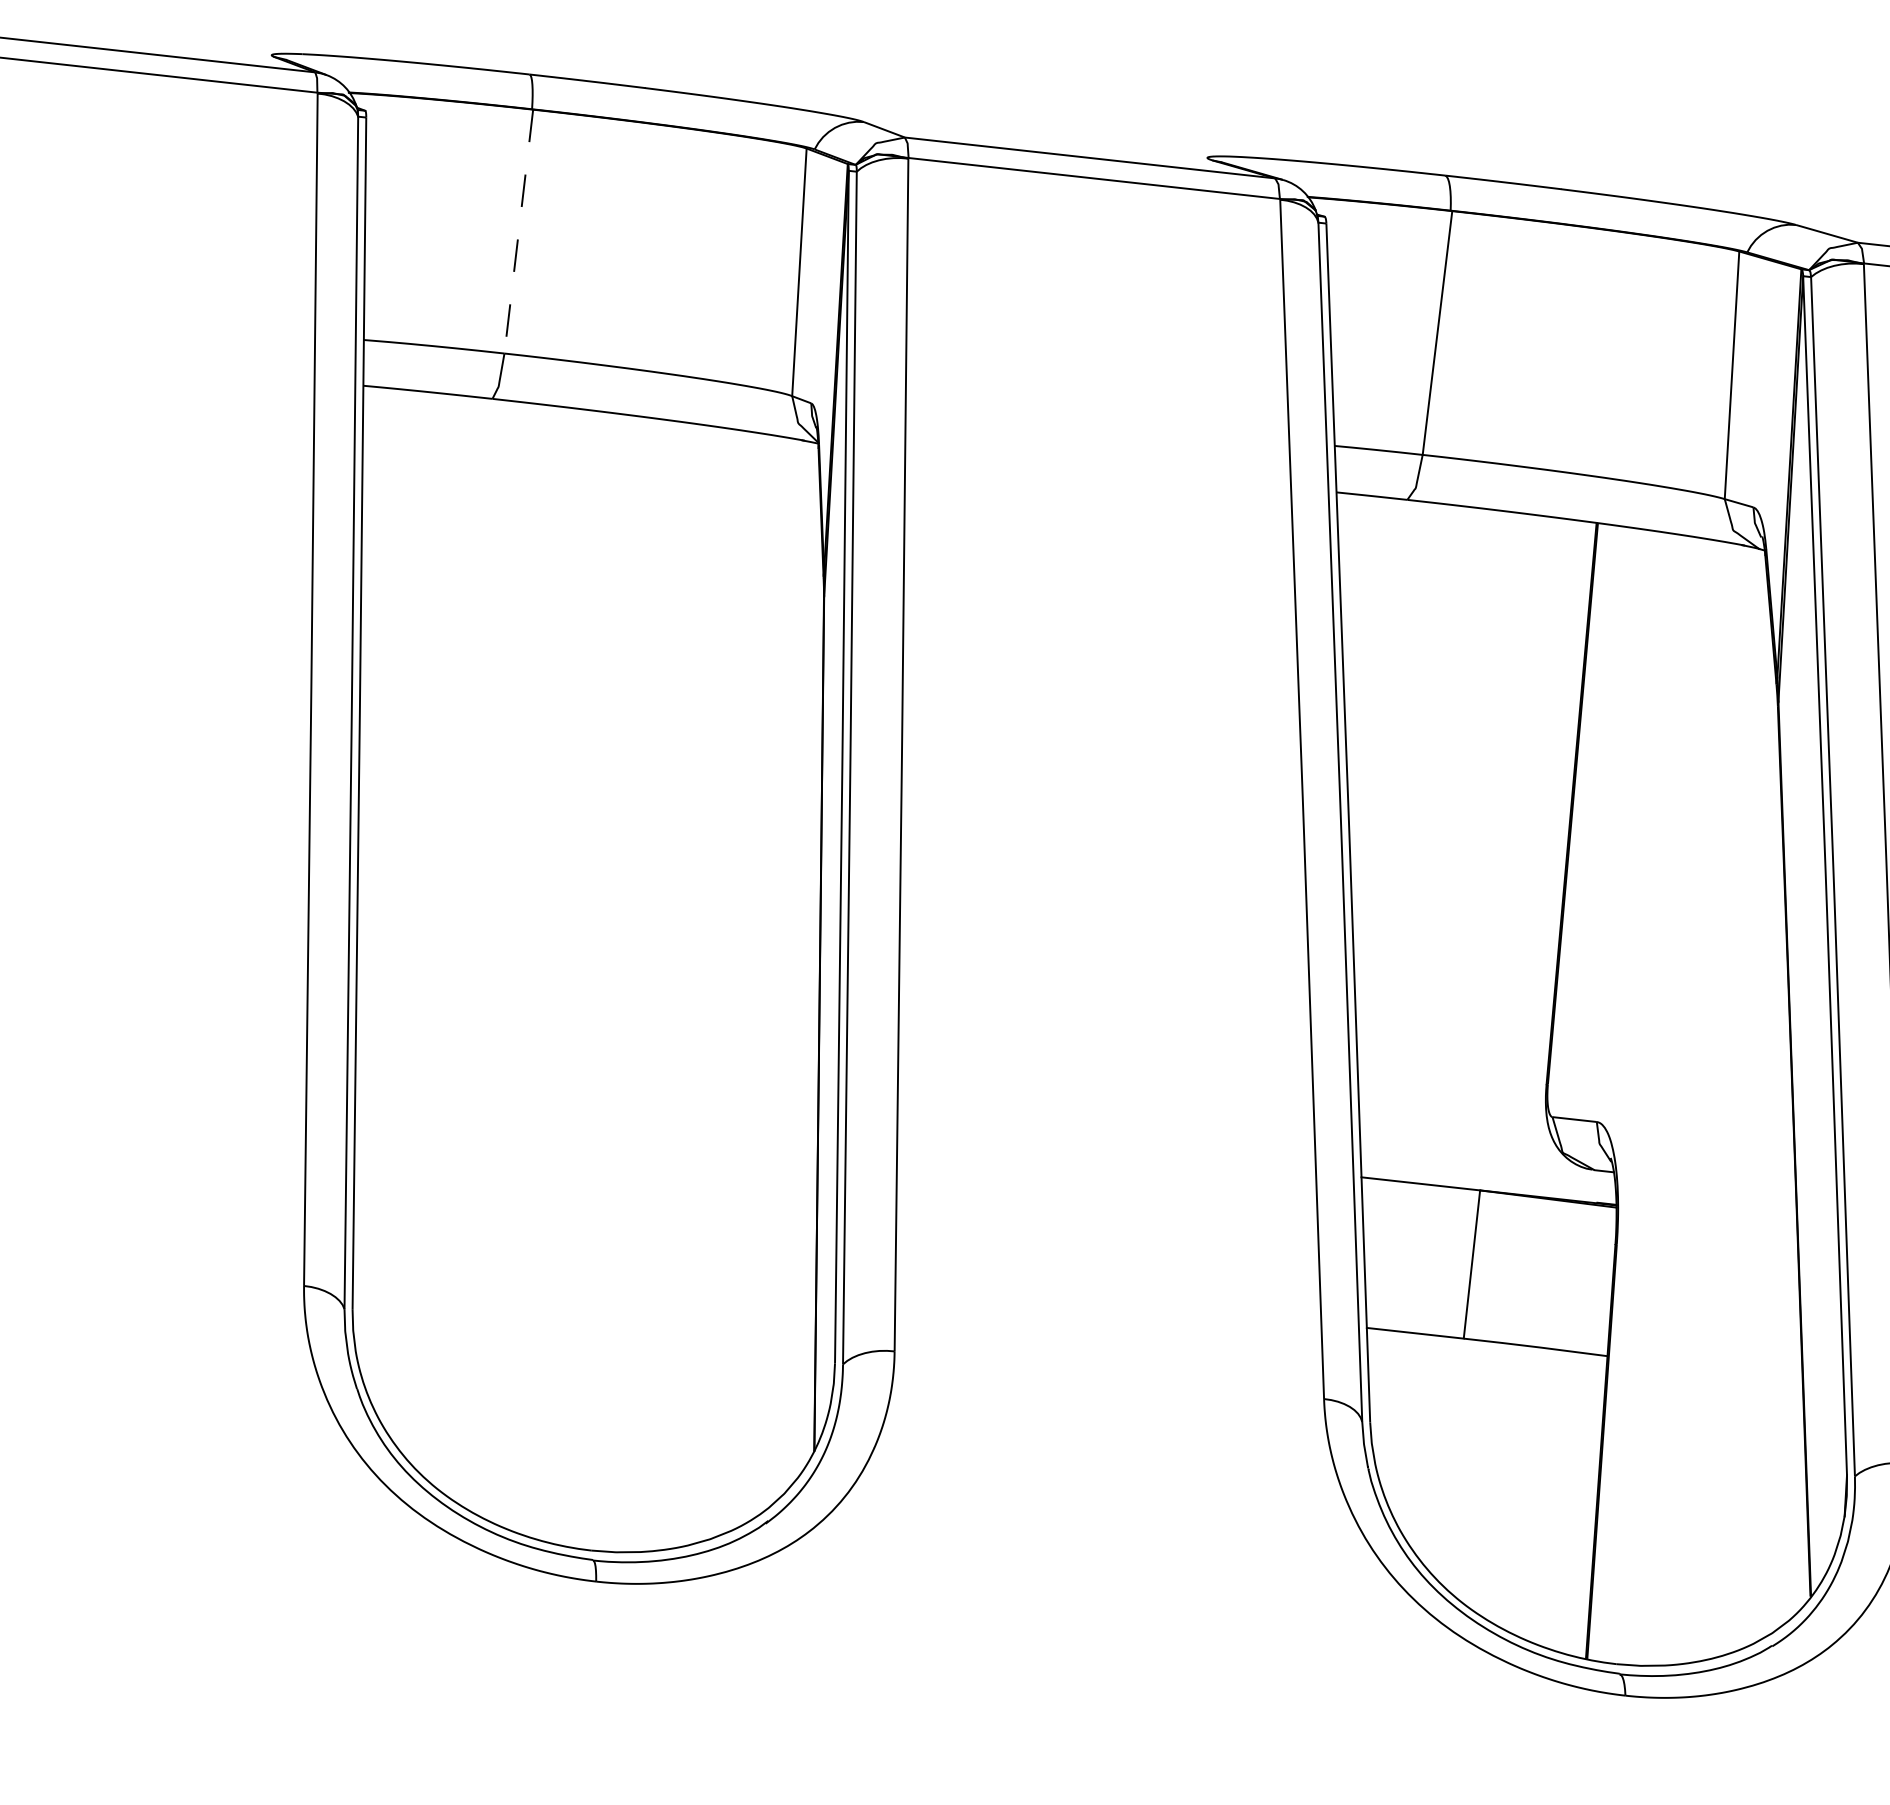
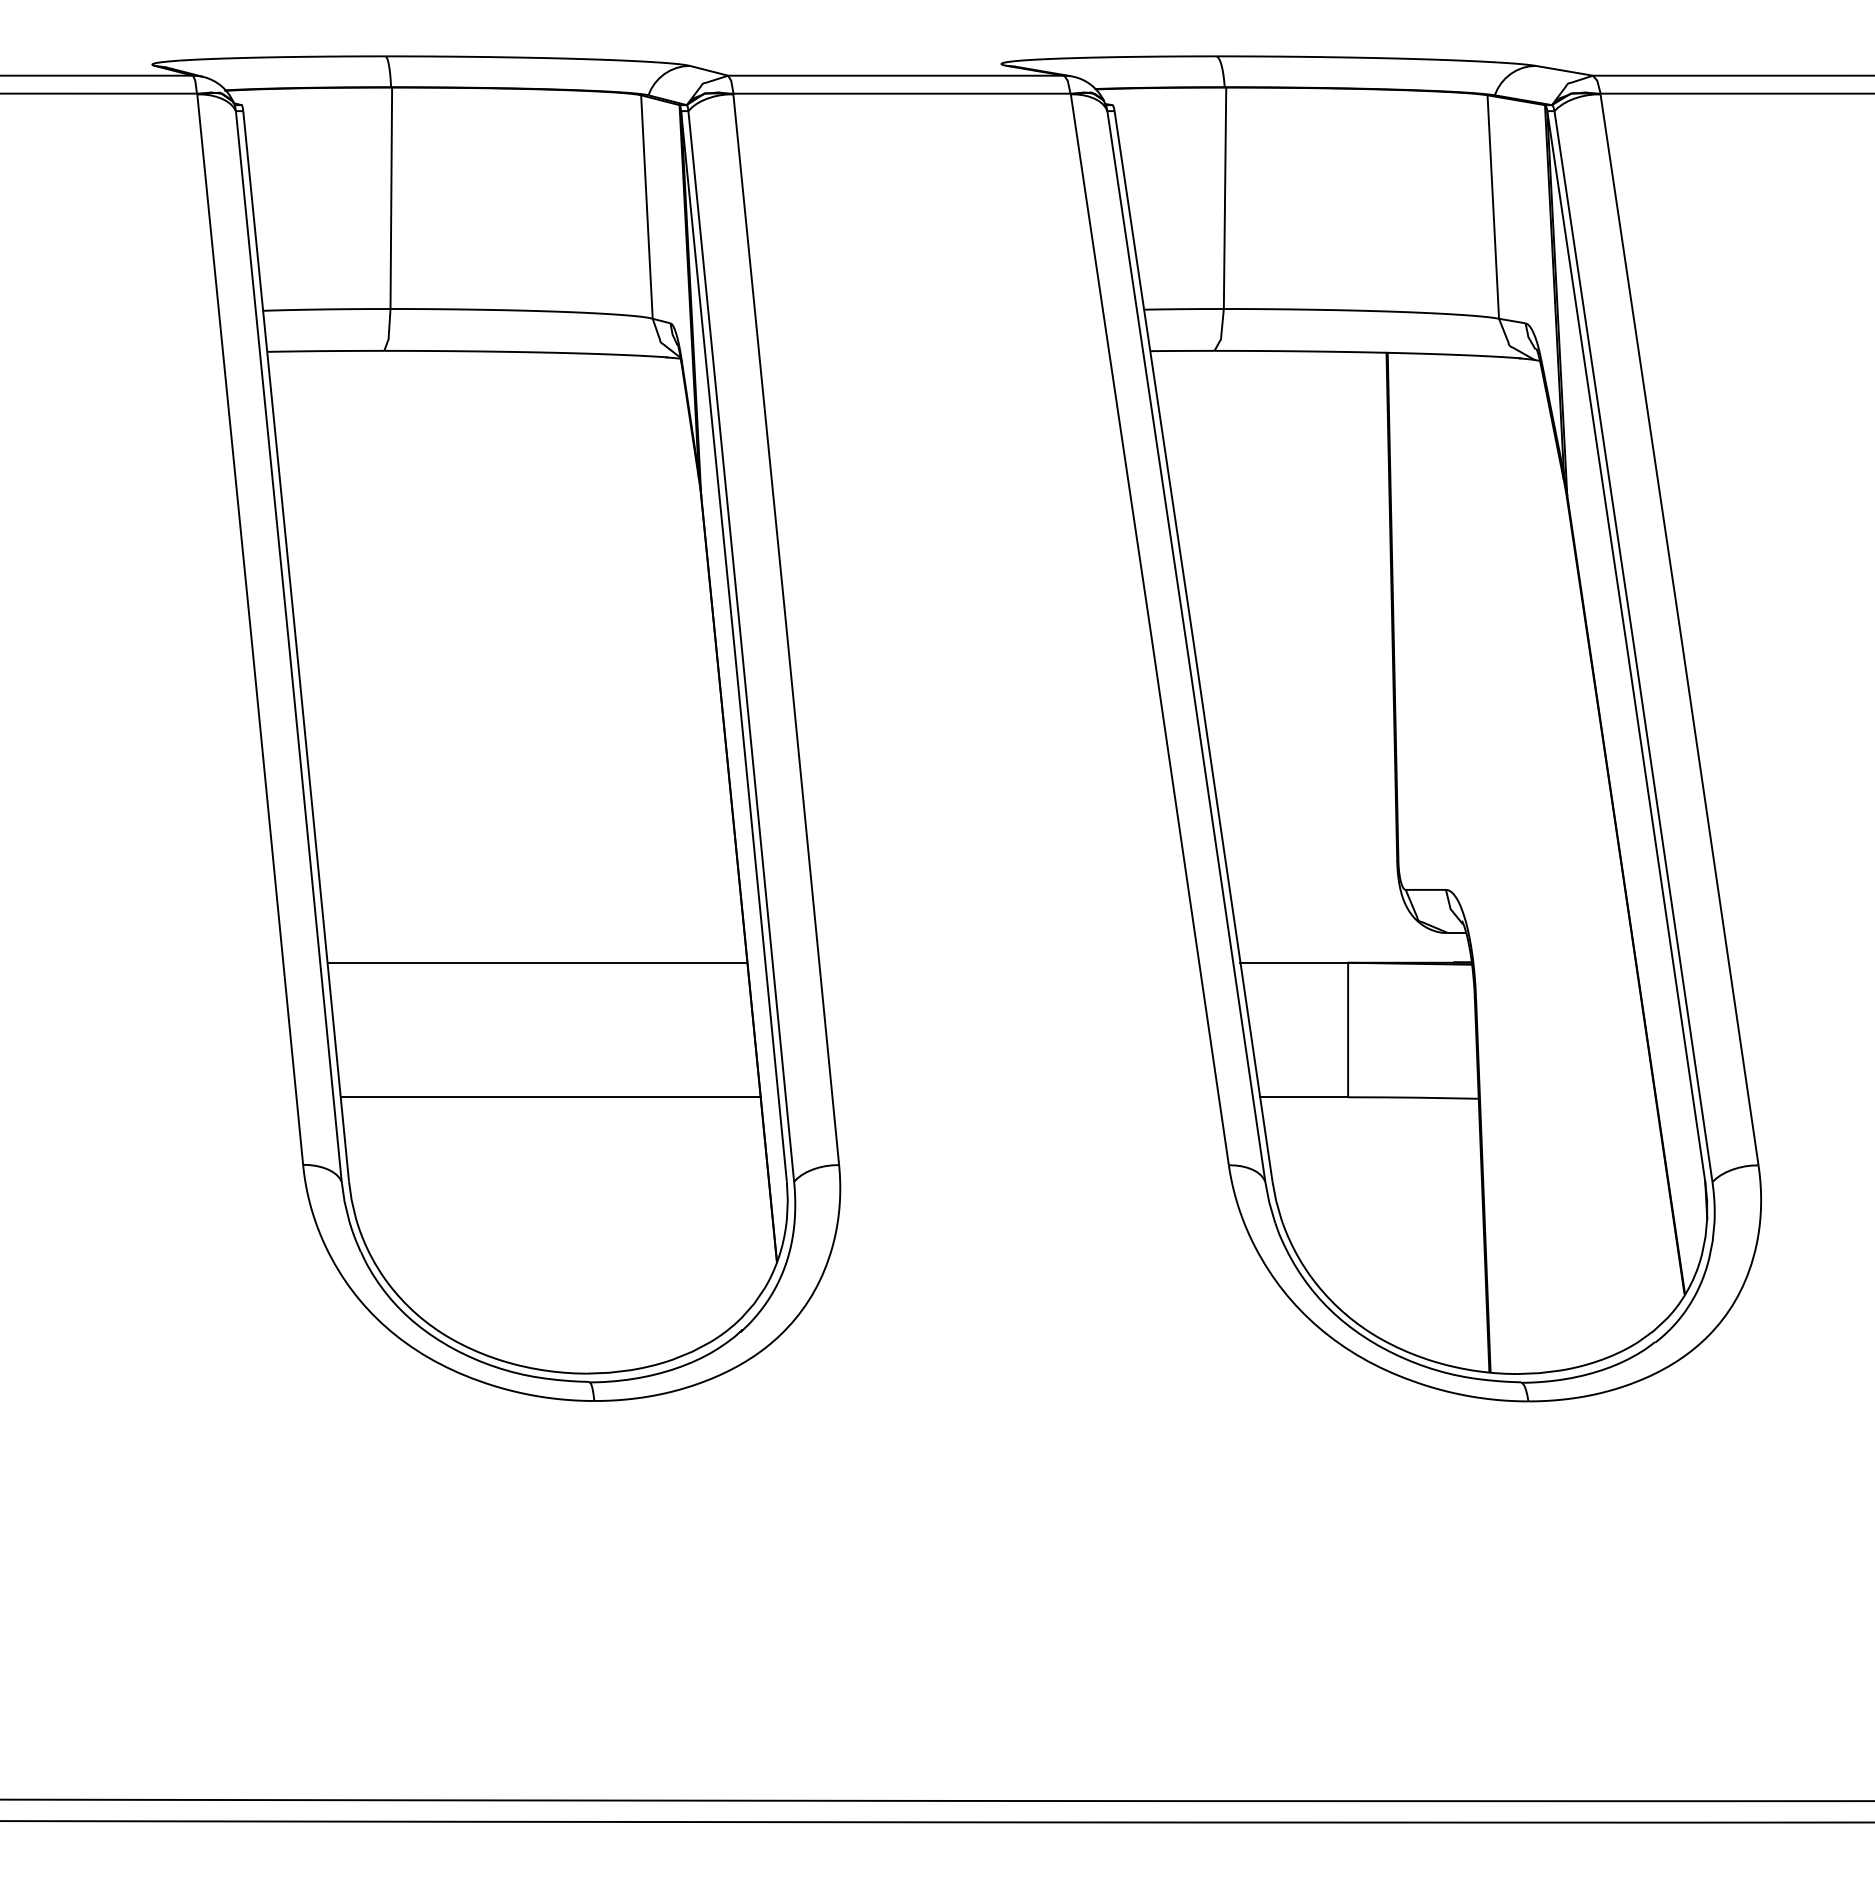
line: (518, 231) -> (391, 198), dashed -> solid
line: (586, 1091) -> (537, 962), added
line: (584, 1241) -> (550, 1097), added

